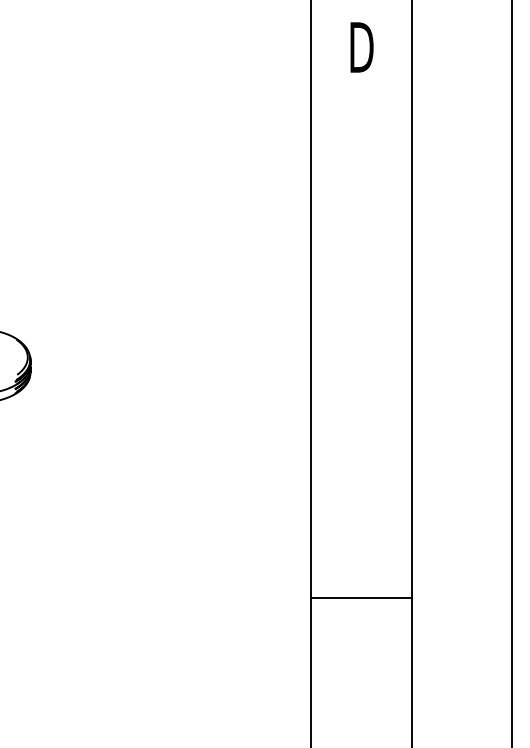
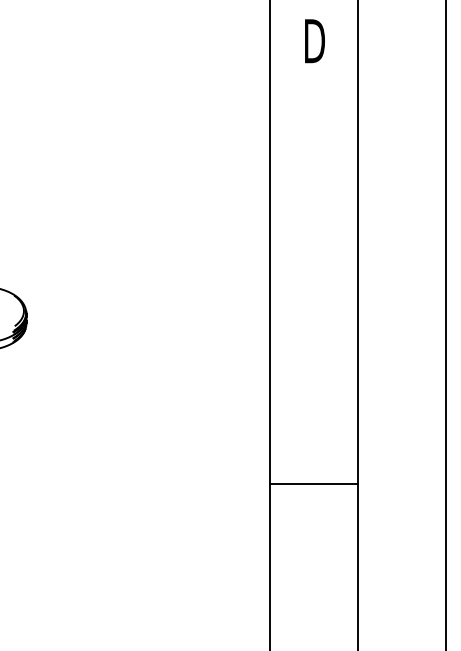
line: (361, 597) -> (314, 483), moved

